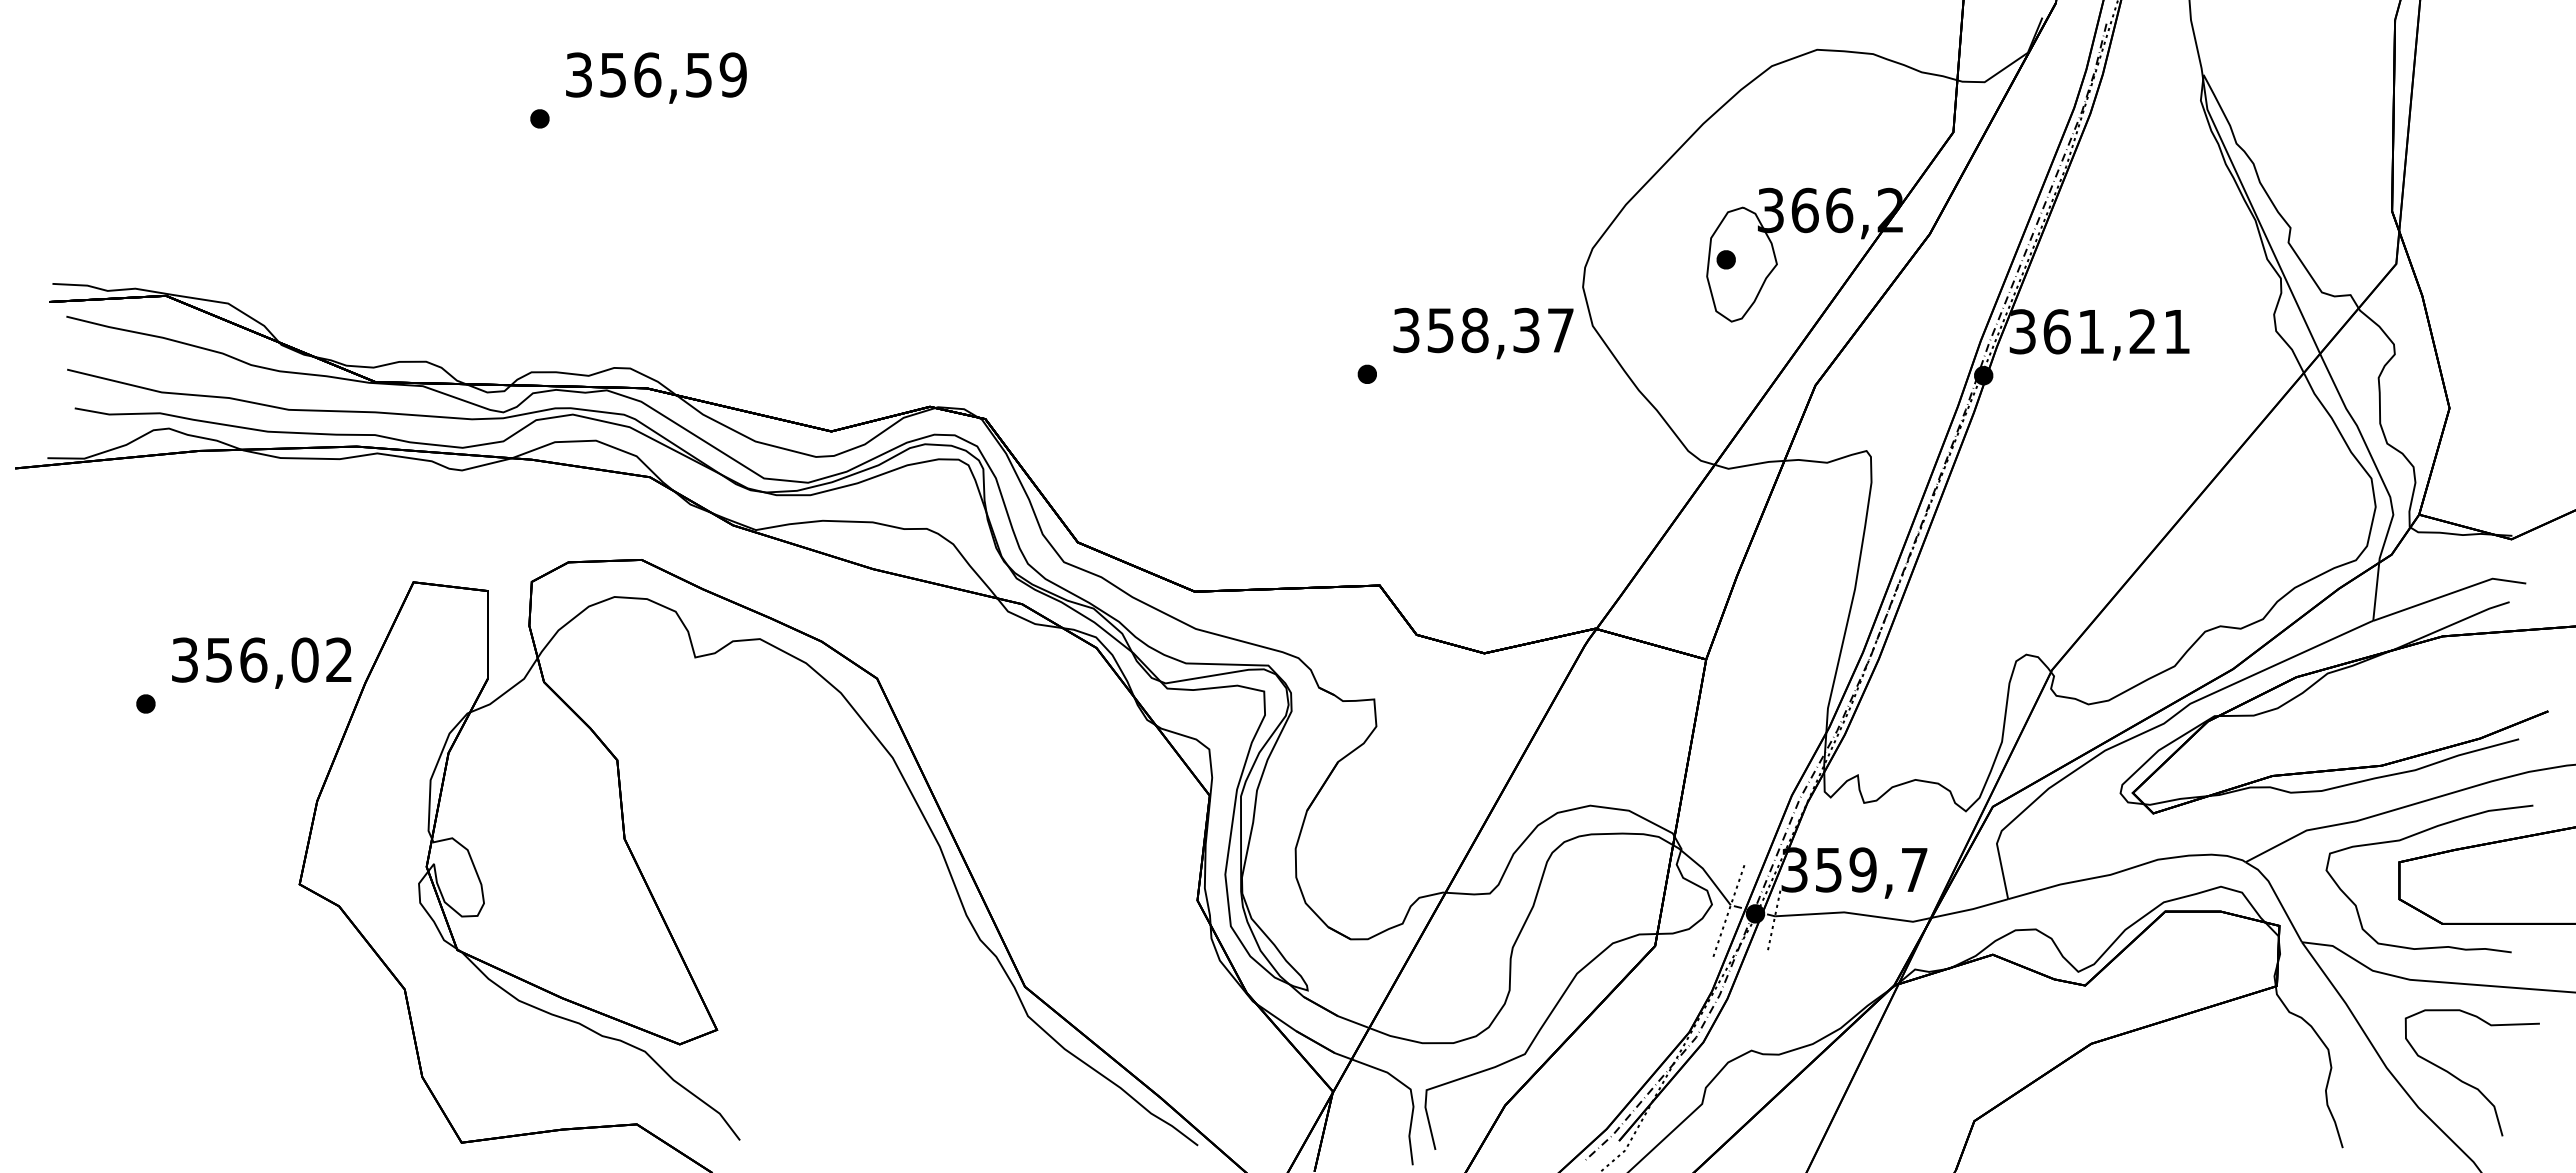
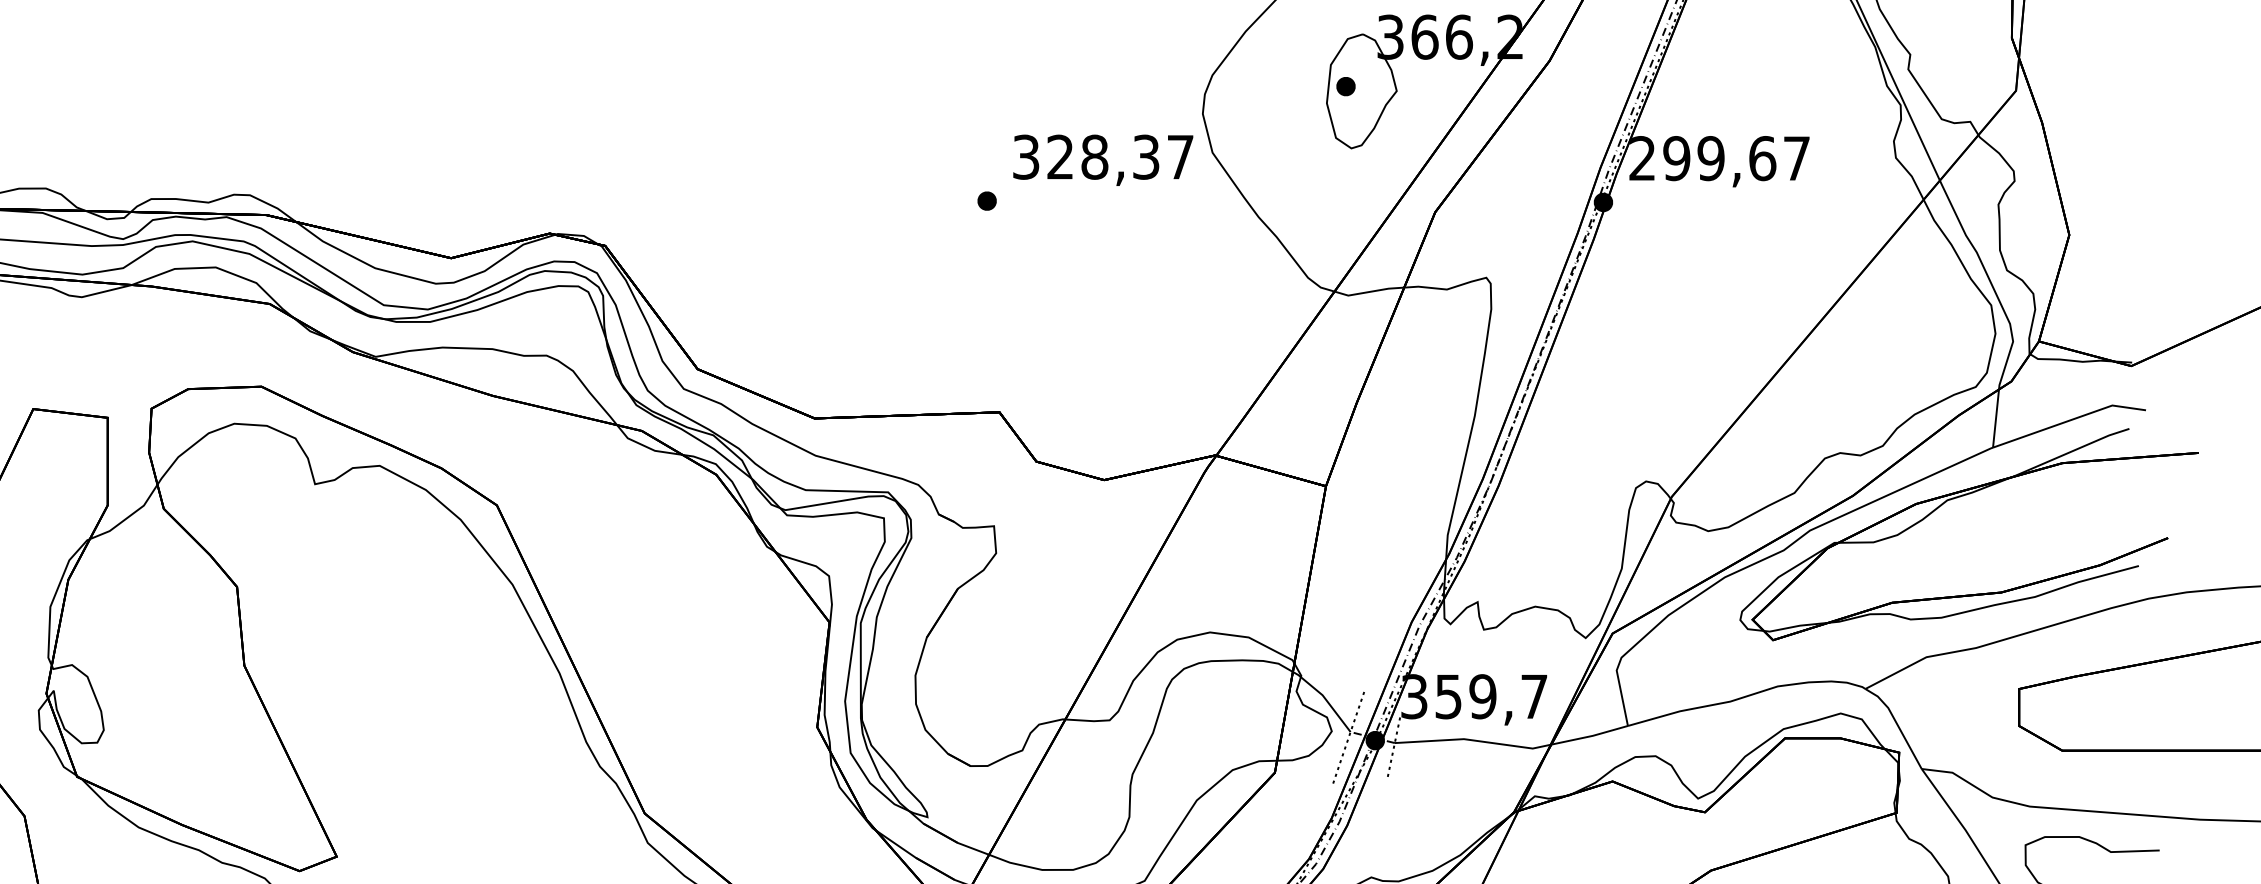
text: (1440, 330) -> (1060, 157), 358,37 -> 328,37
text: (2099, 331) -> (1719, 158), 361,21 -> 299,67
curve: (2413, 836) -> (2033, 663), removed

